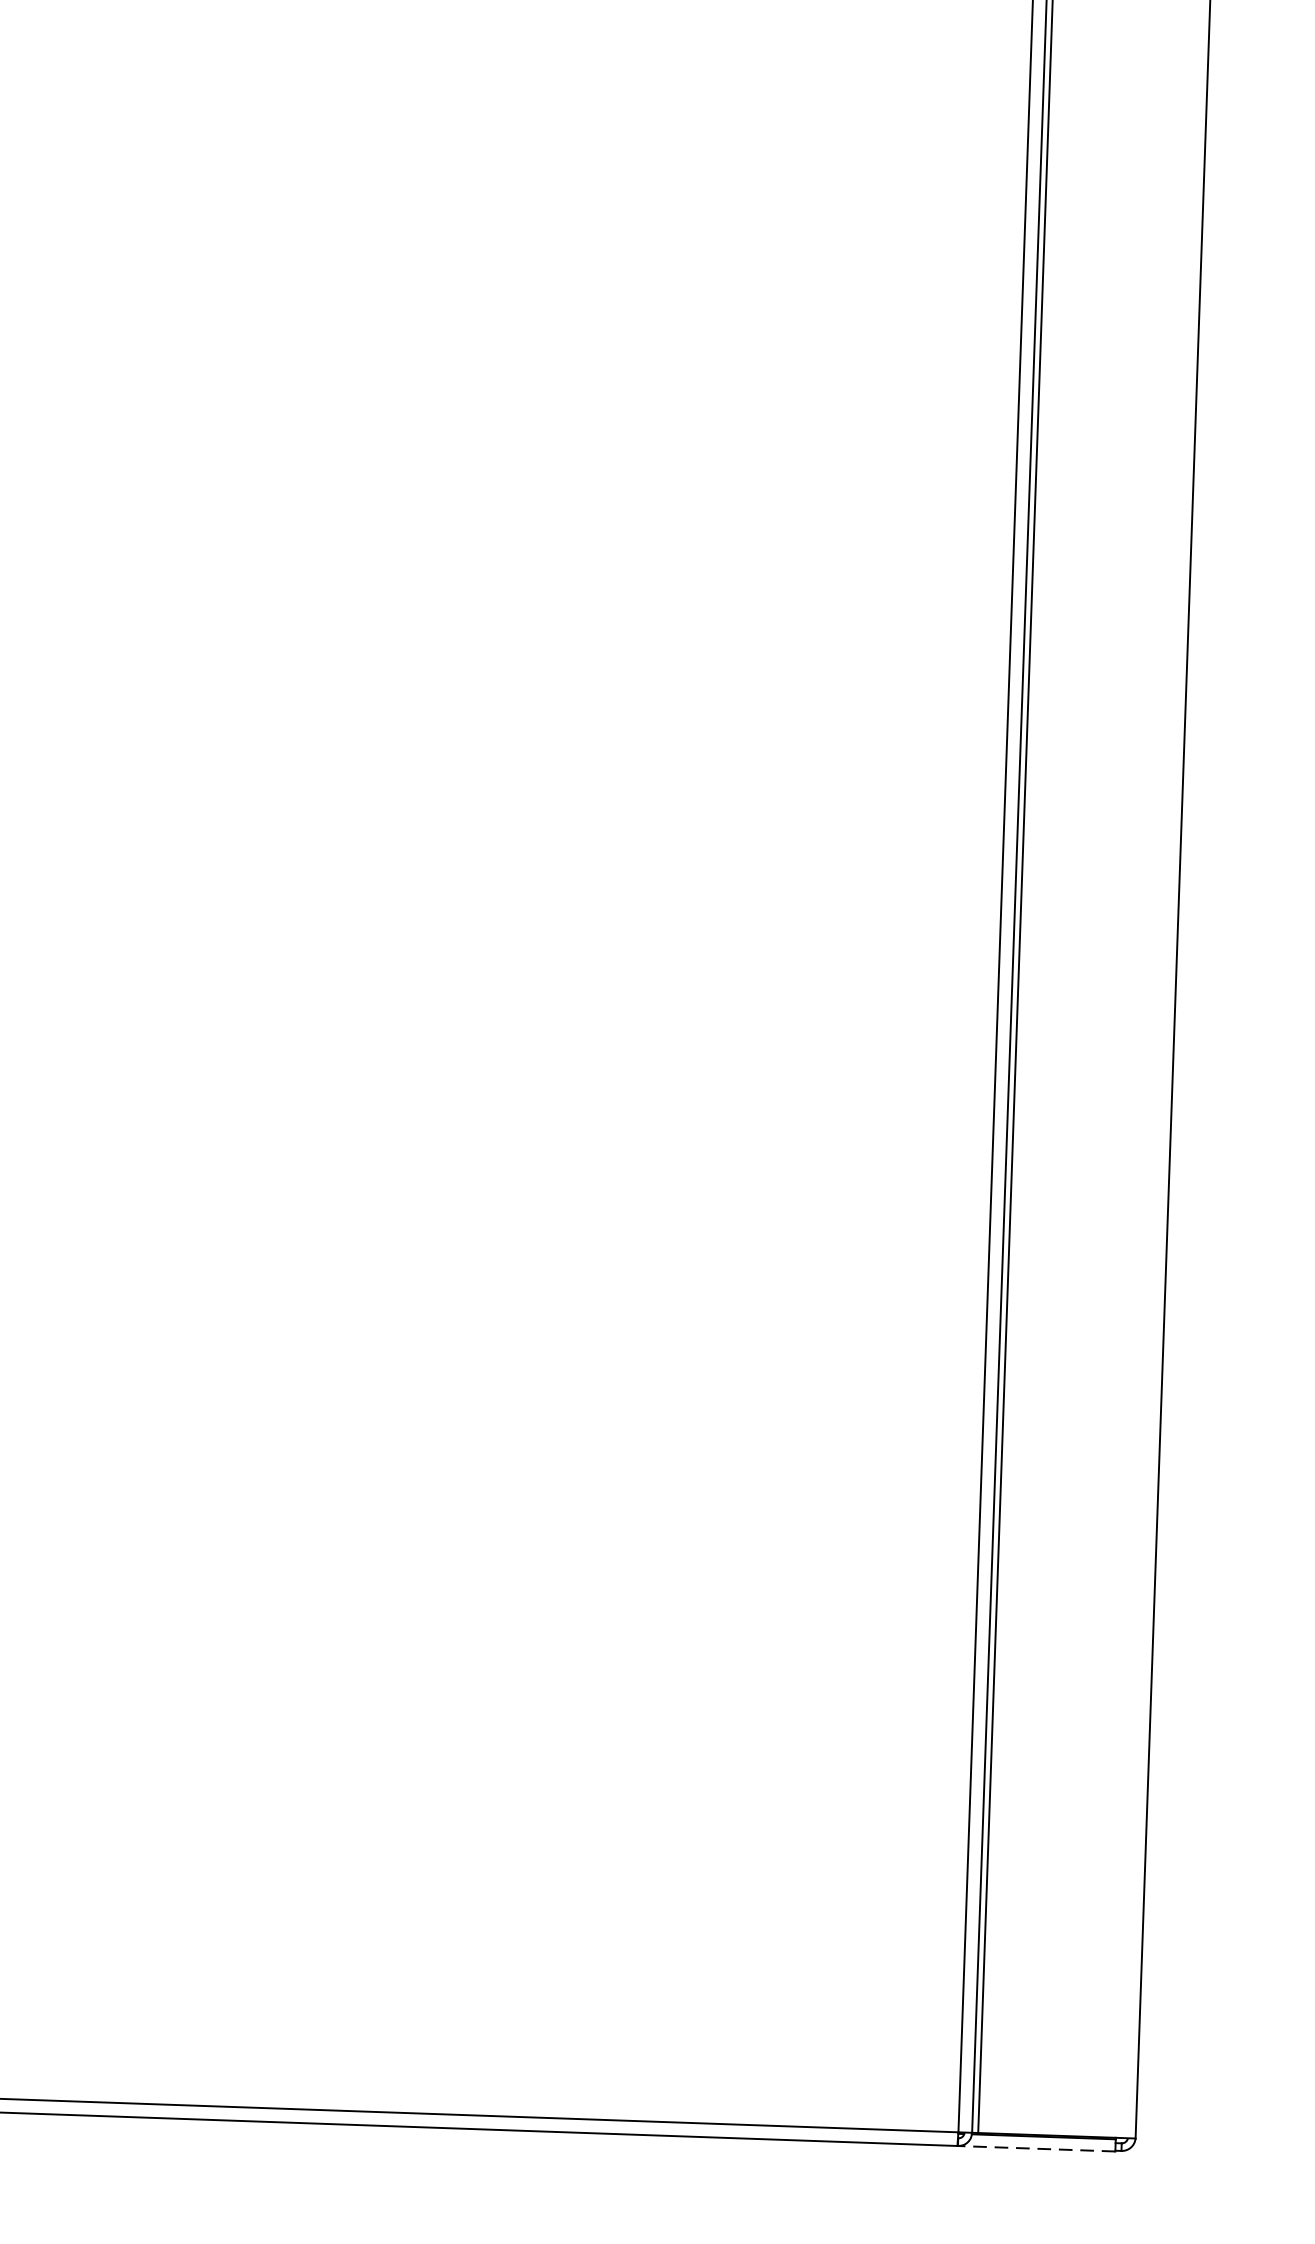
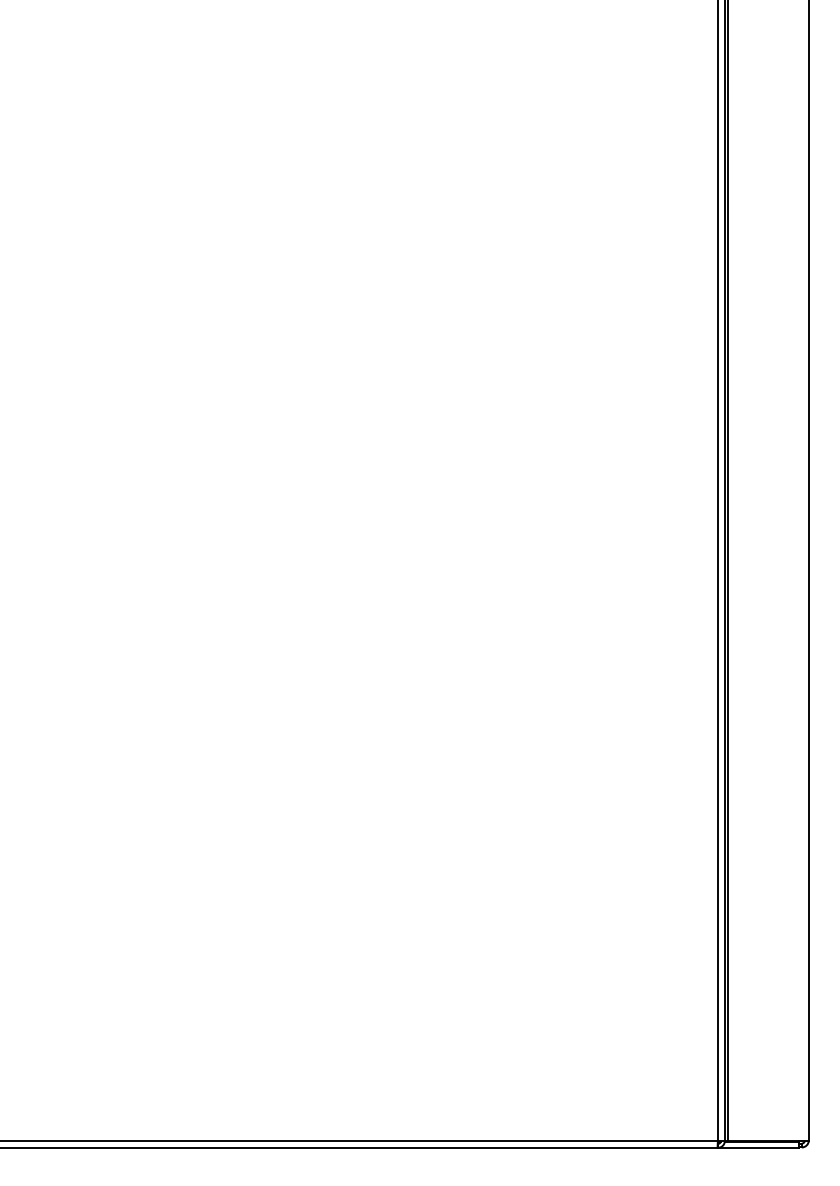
line: (1035, 2147) -> (757, 1147), dashed -> solid

